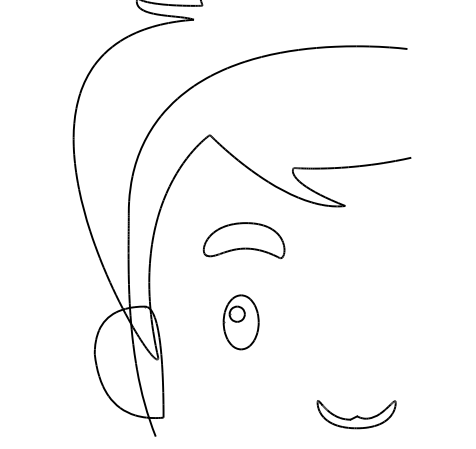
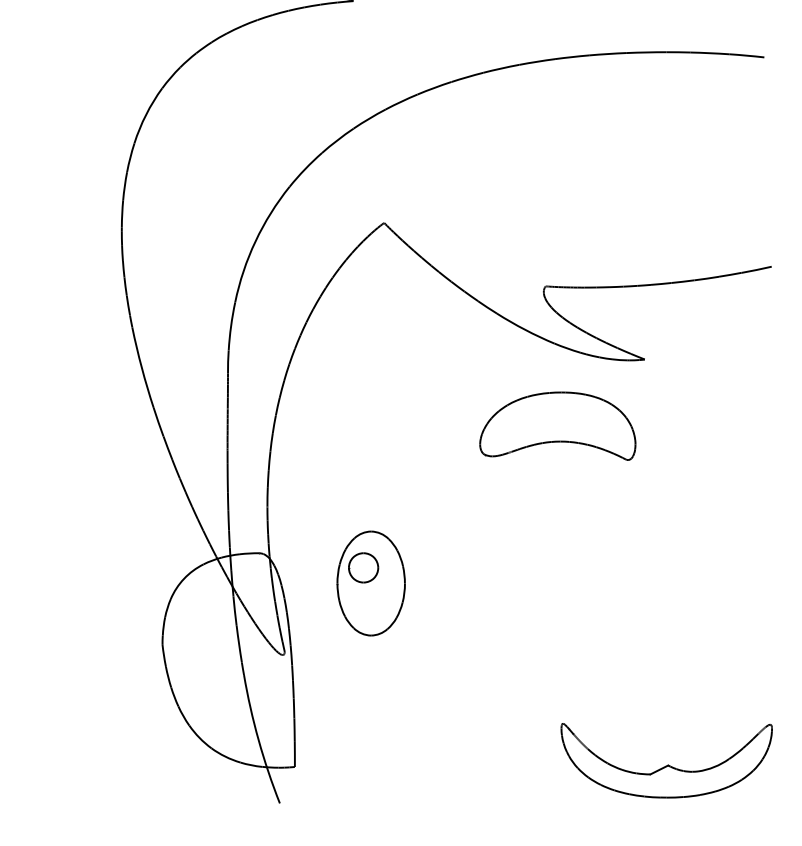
part: (243, 240) -> (556, 425), moved
part: (240, 322) -> (369, 583), moved
part: (356, 414) -> (666, 760), size x1.4

